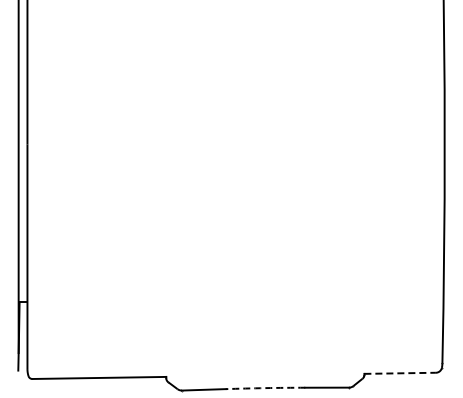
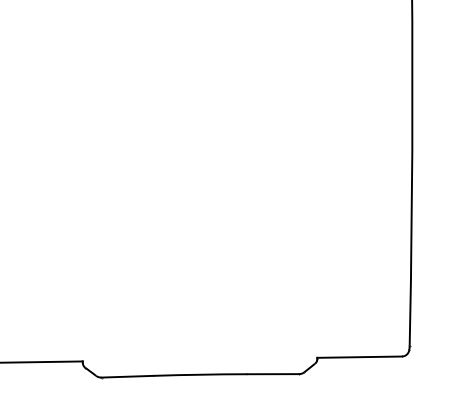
line: (400, 373) -> (360, 357), dashed -> solid
arc: (265, 388) -> (200, 375), dashed -> solid

